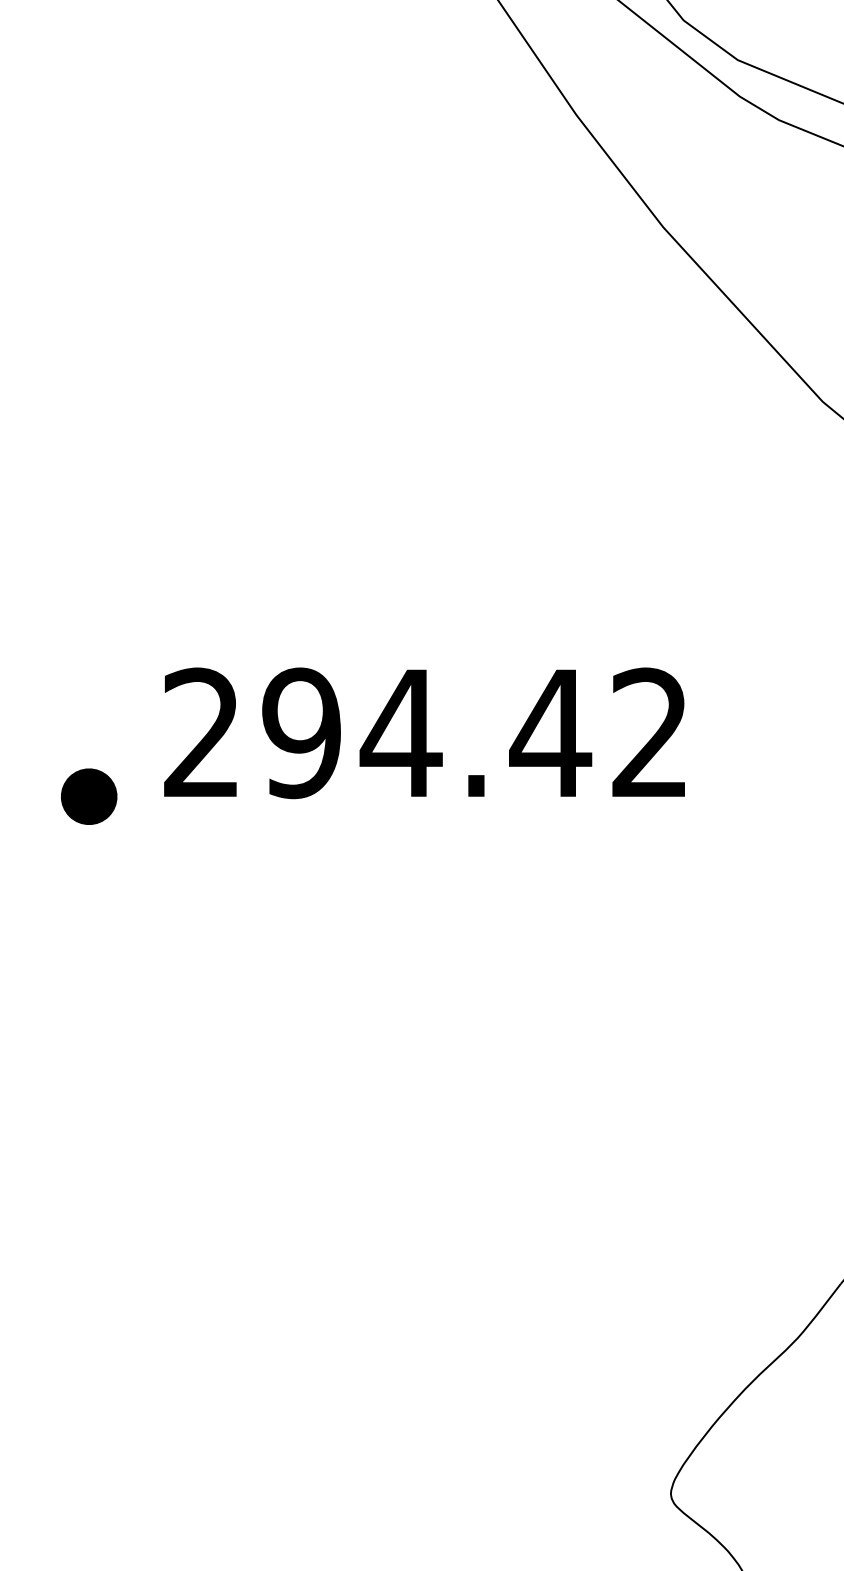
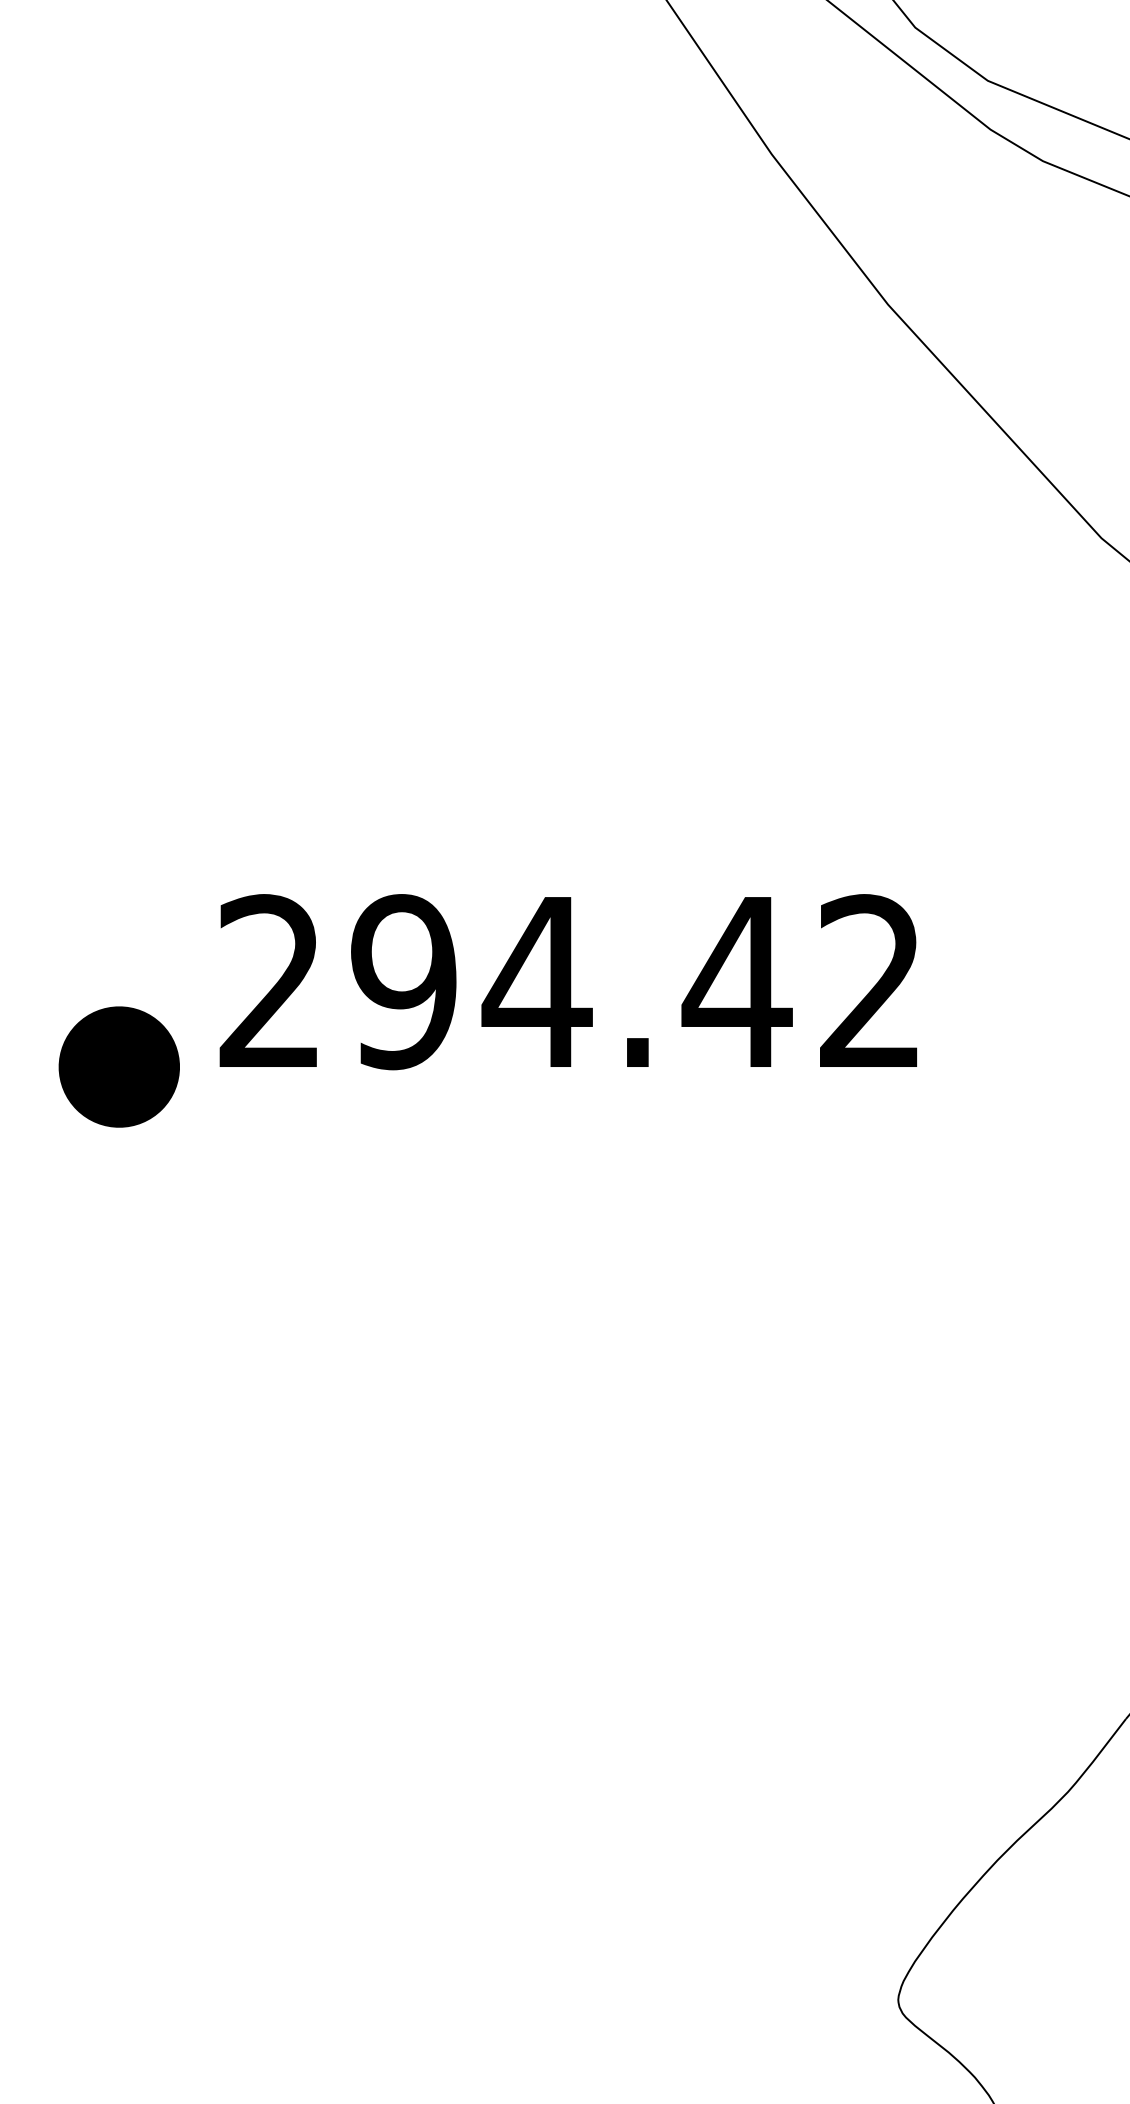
part: (89, 796) -> (119, 1066), size x1.6

